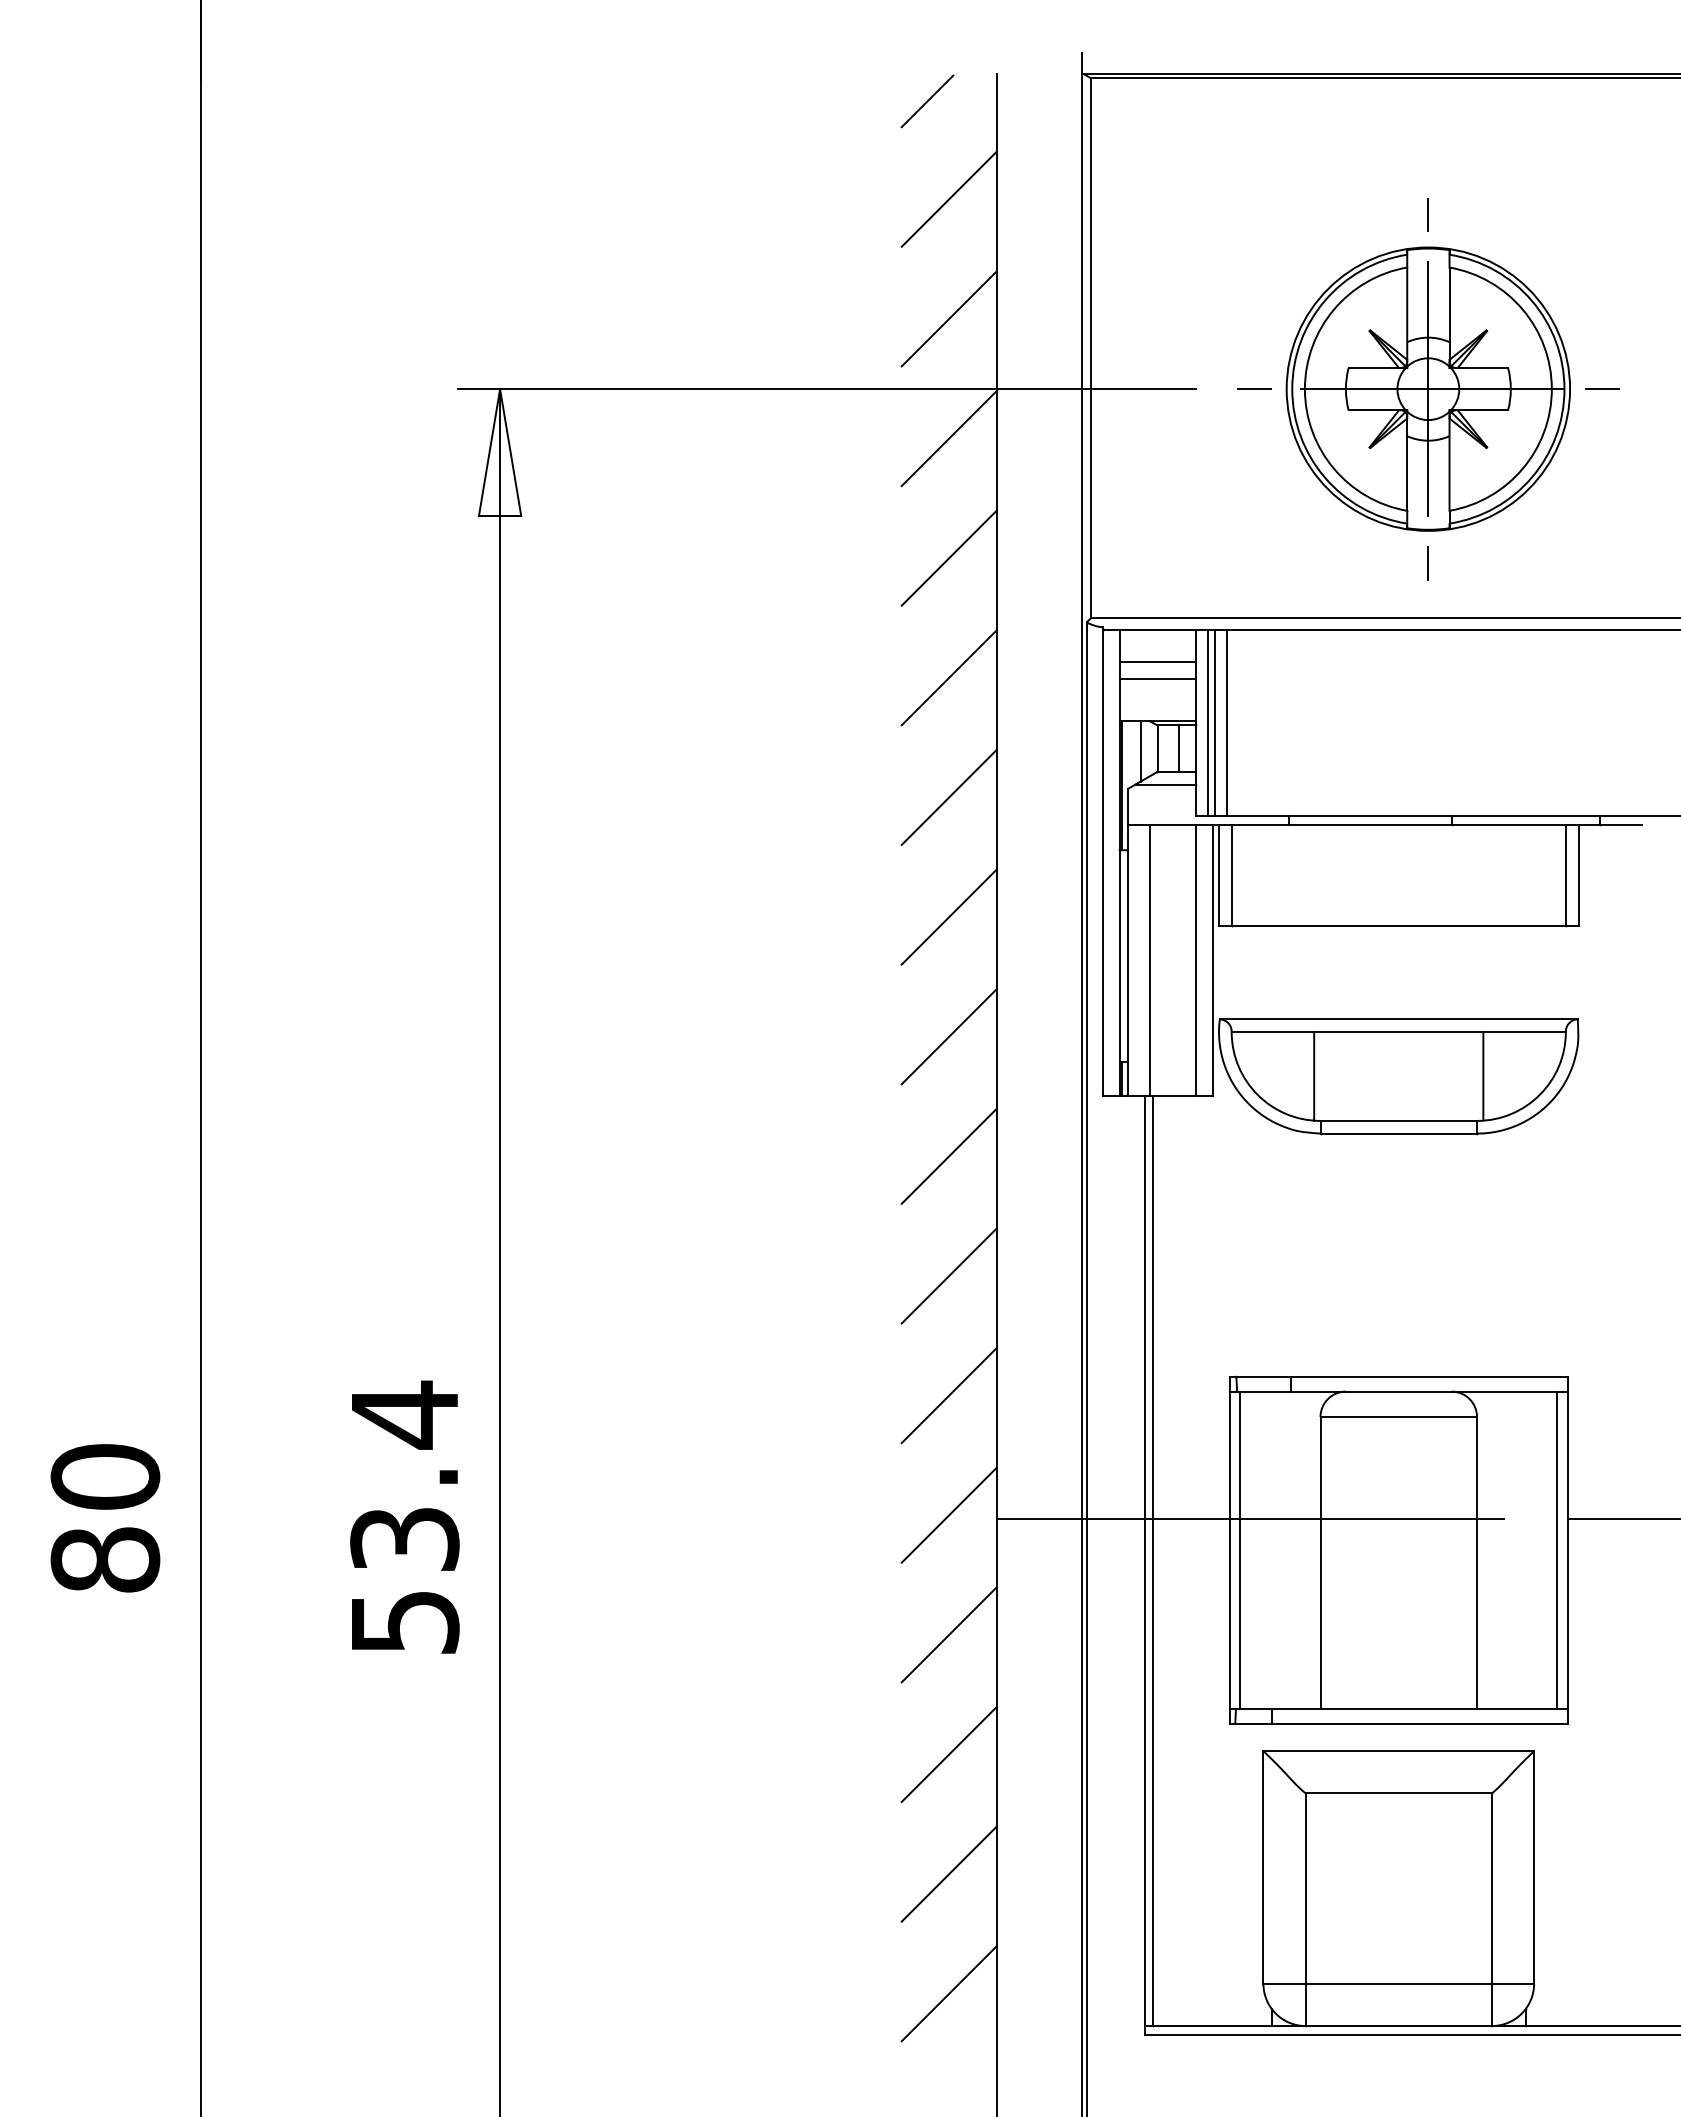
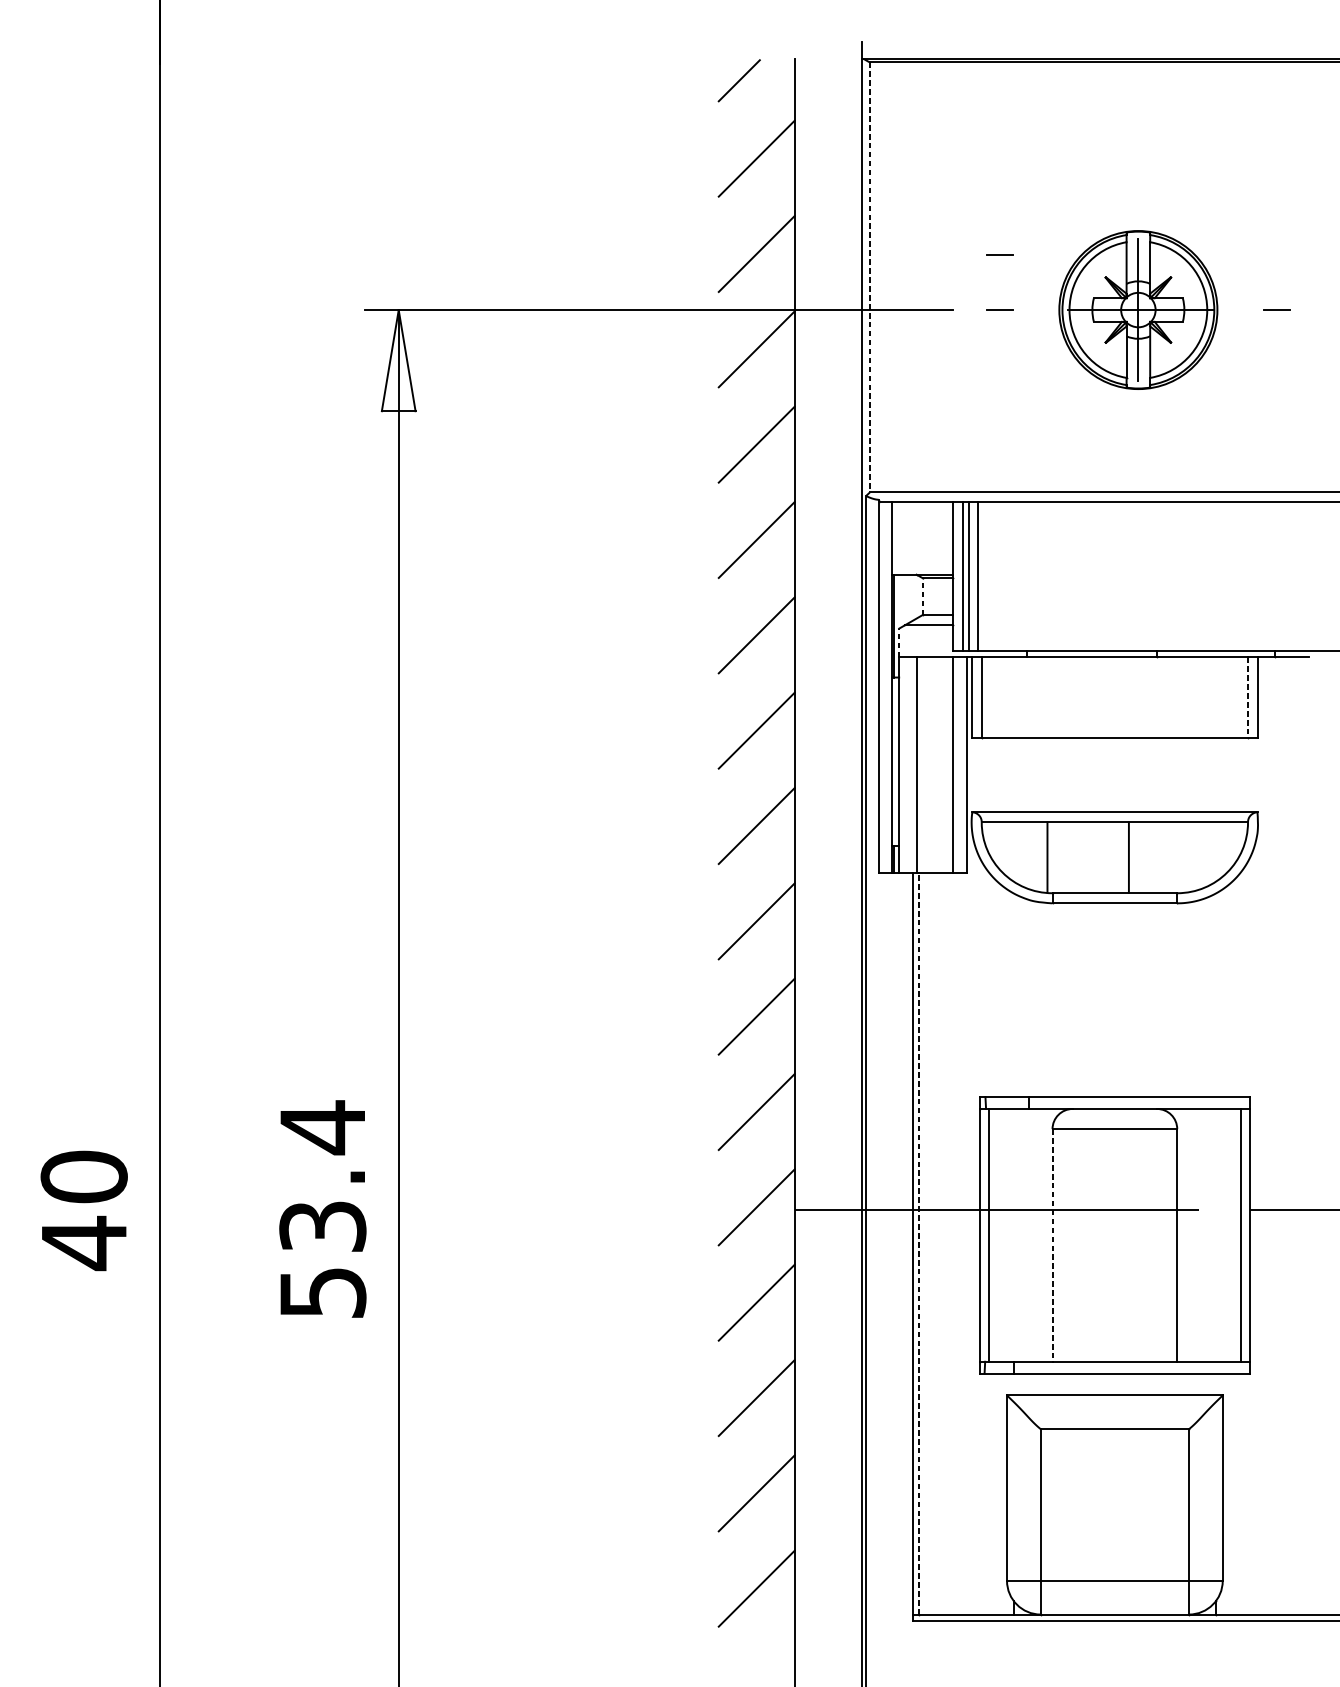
line: (1428, 214) -> (1138, 170), removed
line: (1254, 319) -> (999, 254), added
line: (1091, 348) -> (870, 277), solid -> dashed
part: (1427, 388) -> (1137, 309), size x0.7
line: (1428, 562) -> (1138, 448), removed
line: (1157, 662) -> (922, 527), removed
line: (1157, 678) -> (922, 540), removed
line: (1157, 748) -> (922, 596), solid -> dashed
line: (1178, 748) -> (939, 596), removed
line: (1140, 751) -> (909, 598), removed
line: (1128, 806) -> (899, 642), solid -> dashed
line: (1565, 875) -> (1247, 697), solid -> dashed
line: (1483, 1076) -> (1129, 857), moved
text: (105, 1560) -> (84, 1243), 80 -> 40
line: (1153, 1560) -> (919, 1243), solid -> dashed
line: (1320, 1562) -> (1052, 1245), solid -> dashed

